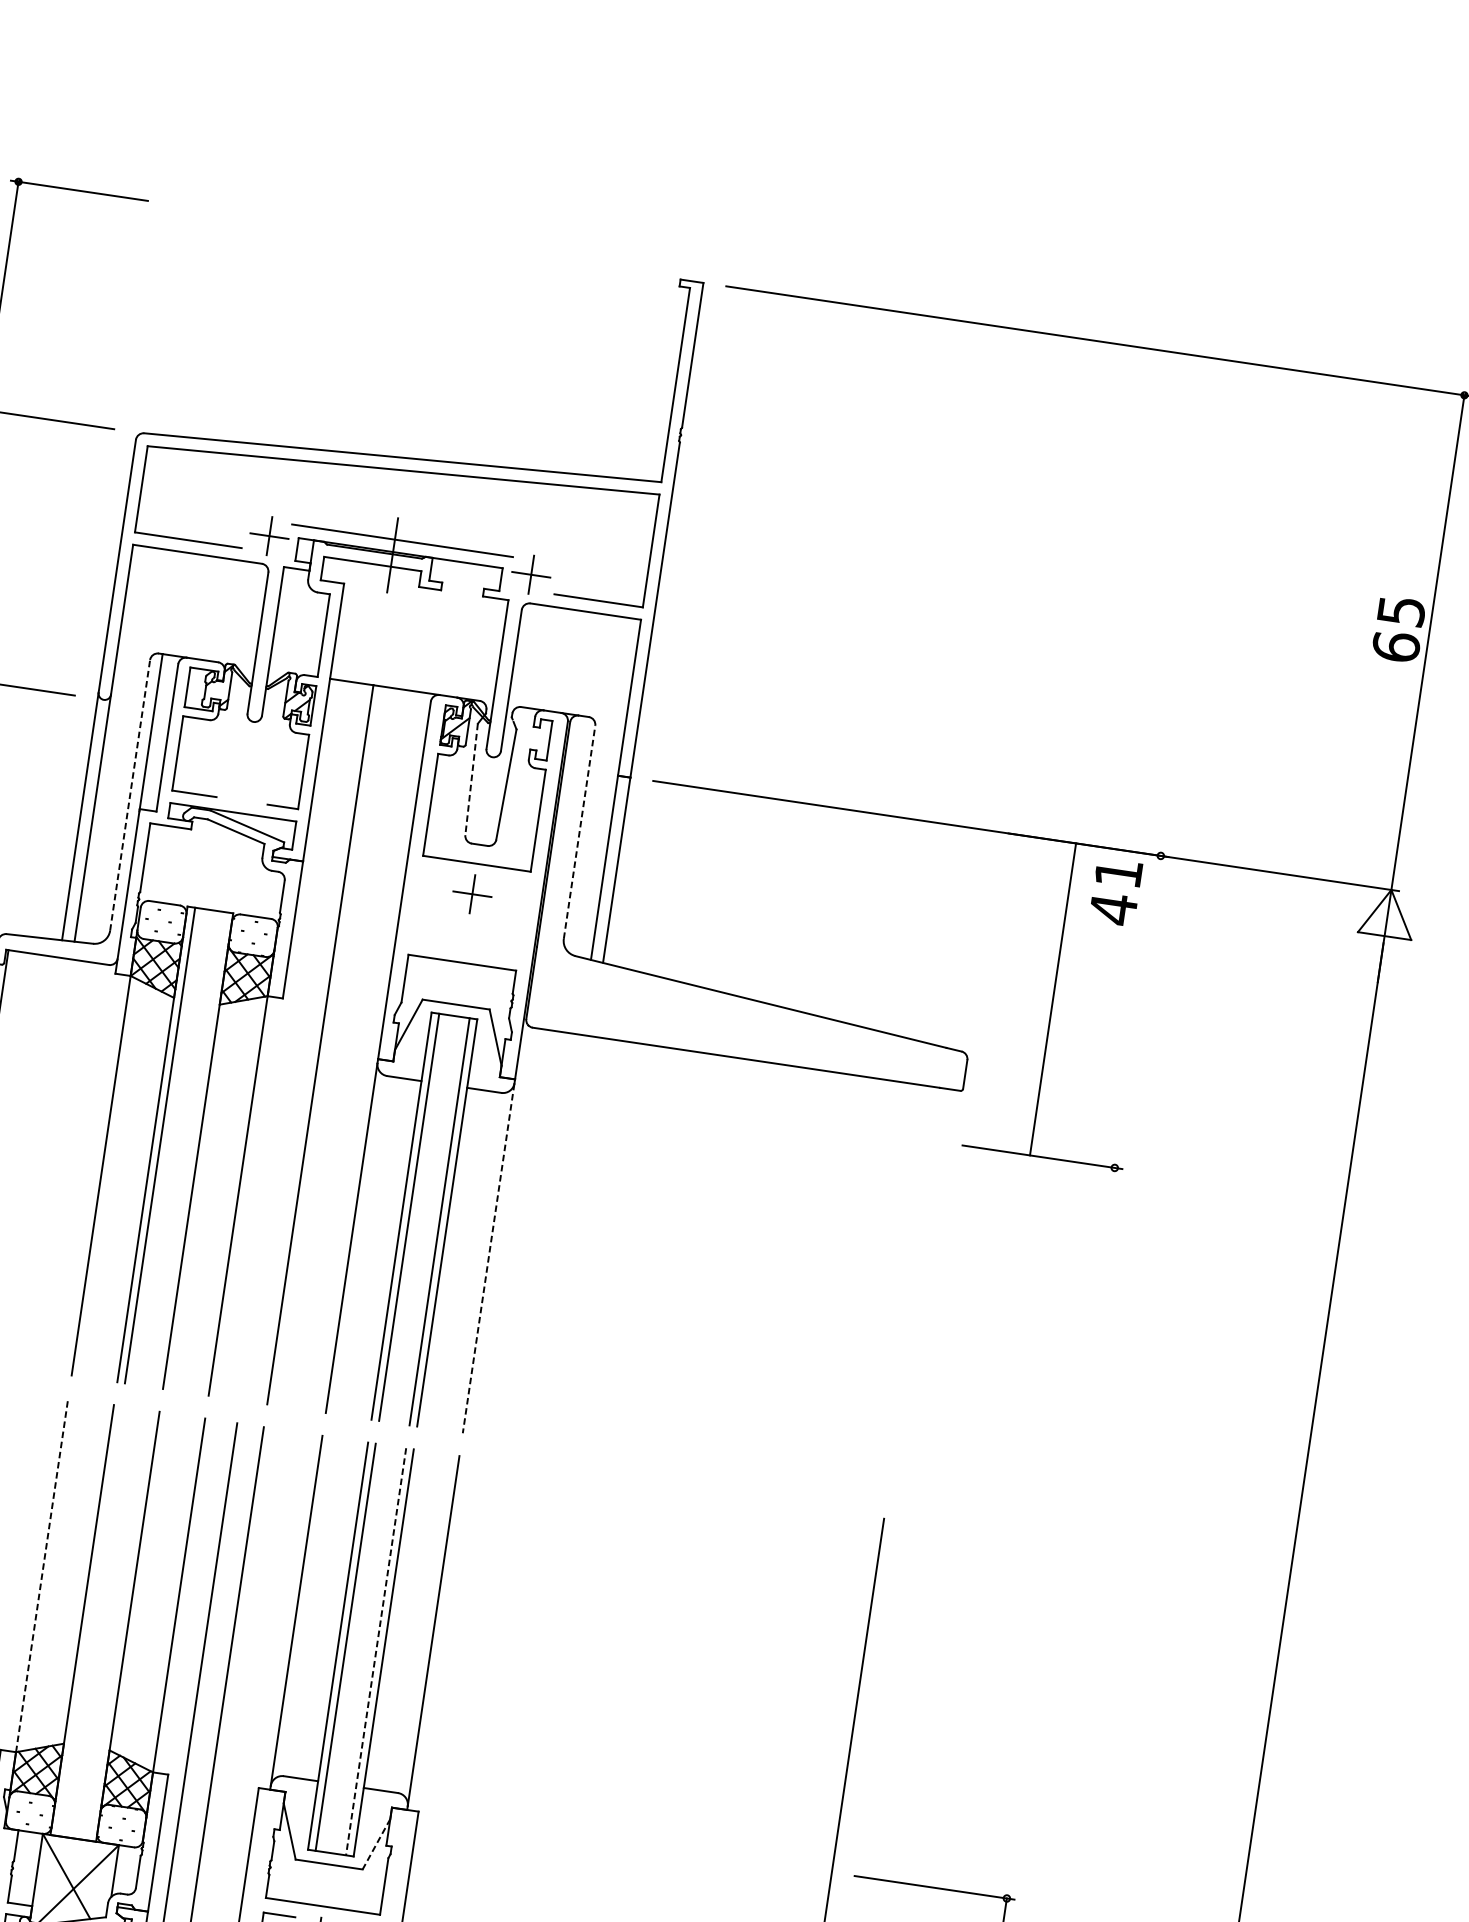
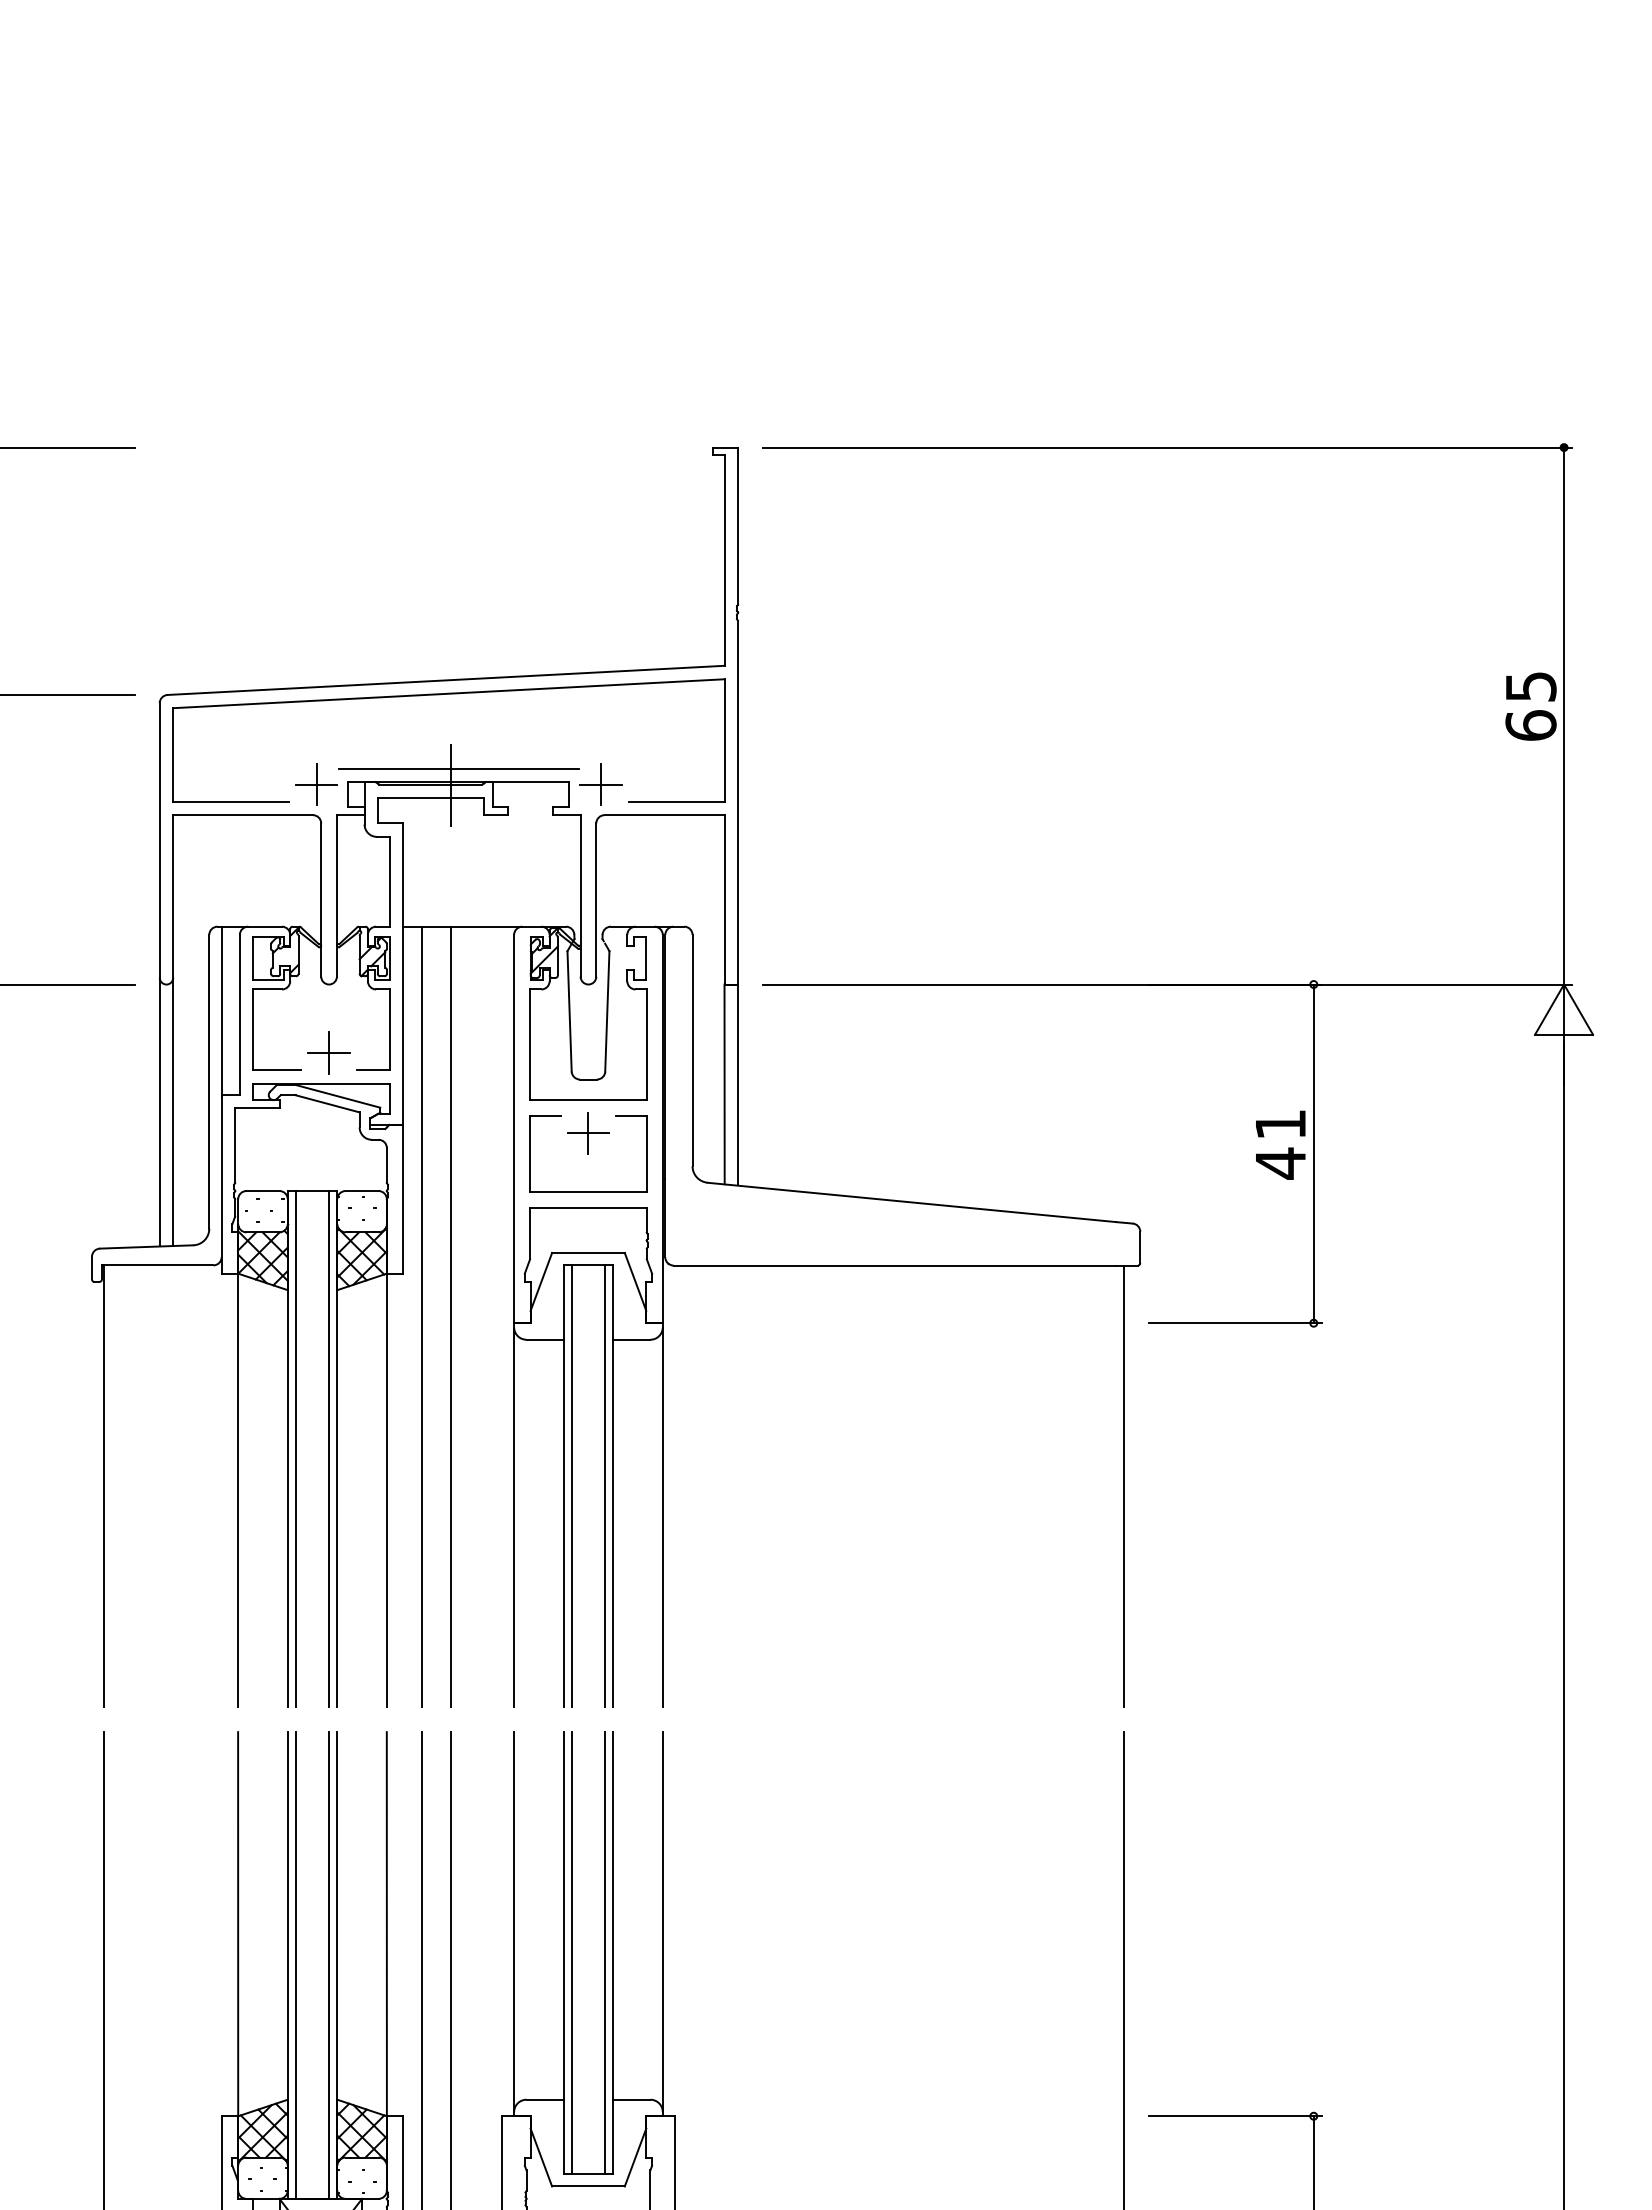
line: (471, 779) -> (569, 1011), dashed -> solid
part: (243, 784) -> (328, 1052), added
line: (130, 795) -> (209, 1081), dashed -> solid
line: (579, 832) -> (692, 1050), dashed -> solid
text: (1115, 891) -> (1280, 1144), moved
part: (464, 947) -> (588, 1191), added
line: (1052, 999) -> (1313, 1153), moved
line: (293, 1040) -> (421, 1316), added
line: (190, 1150) -> (329, 1449), added
line: (488, 1258) -> (662, 1517), dashed -> solid
line: (917, 1292) -> (1123, 1486), added
line: (42, 1574) -> (238, 1923), dashed -> solid
line: (90, 1621) -> (296, 1965), added
line: (120, 1625) -> (329, 1965), added
line: (375, 1652) -> (604, 1953), dashed -> solid
line: (376, 1844) -> (635, 2157), dashed -> solid

